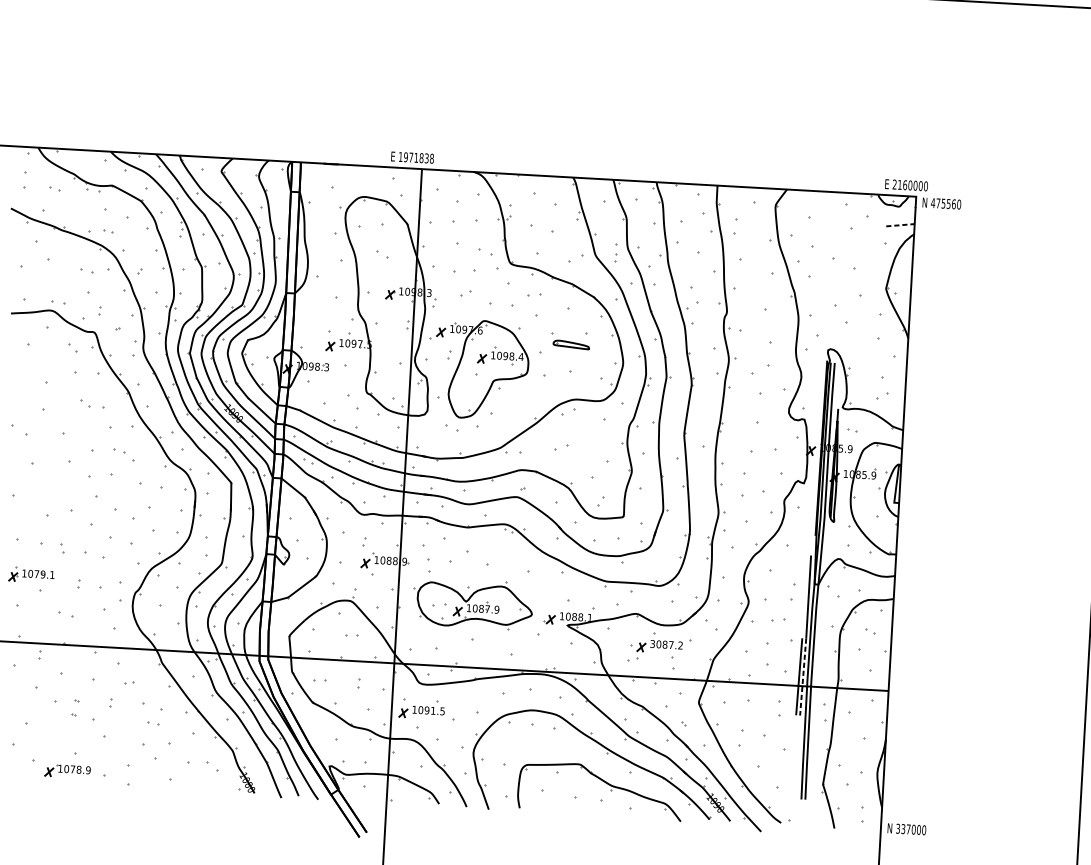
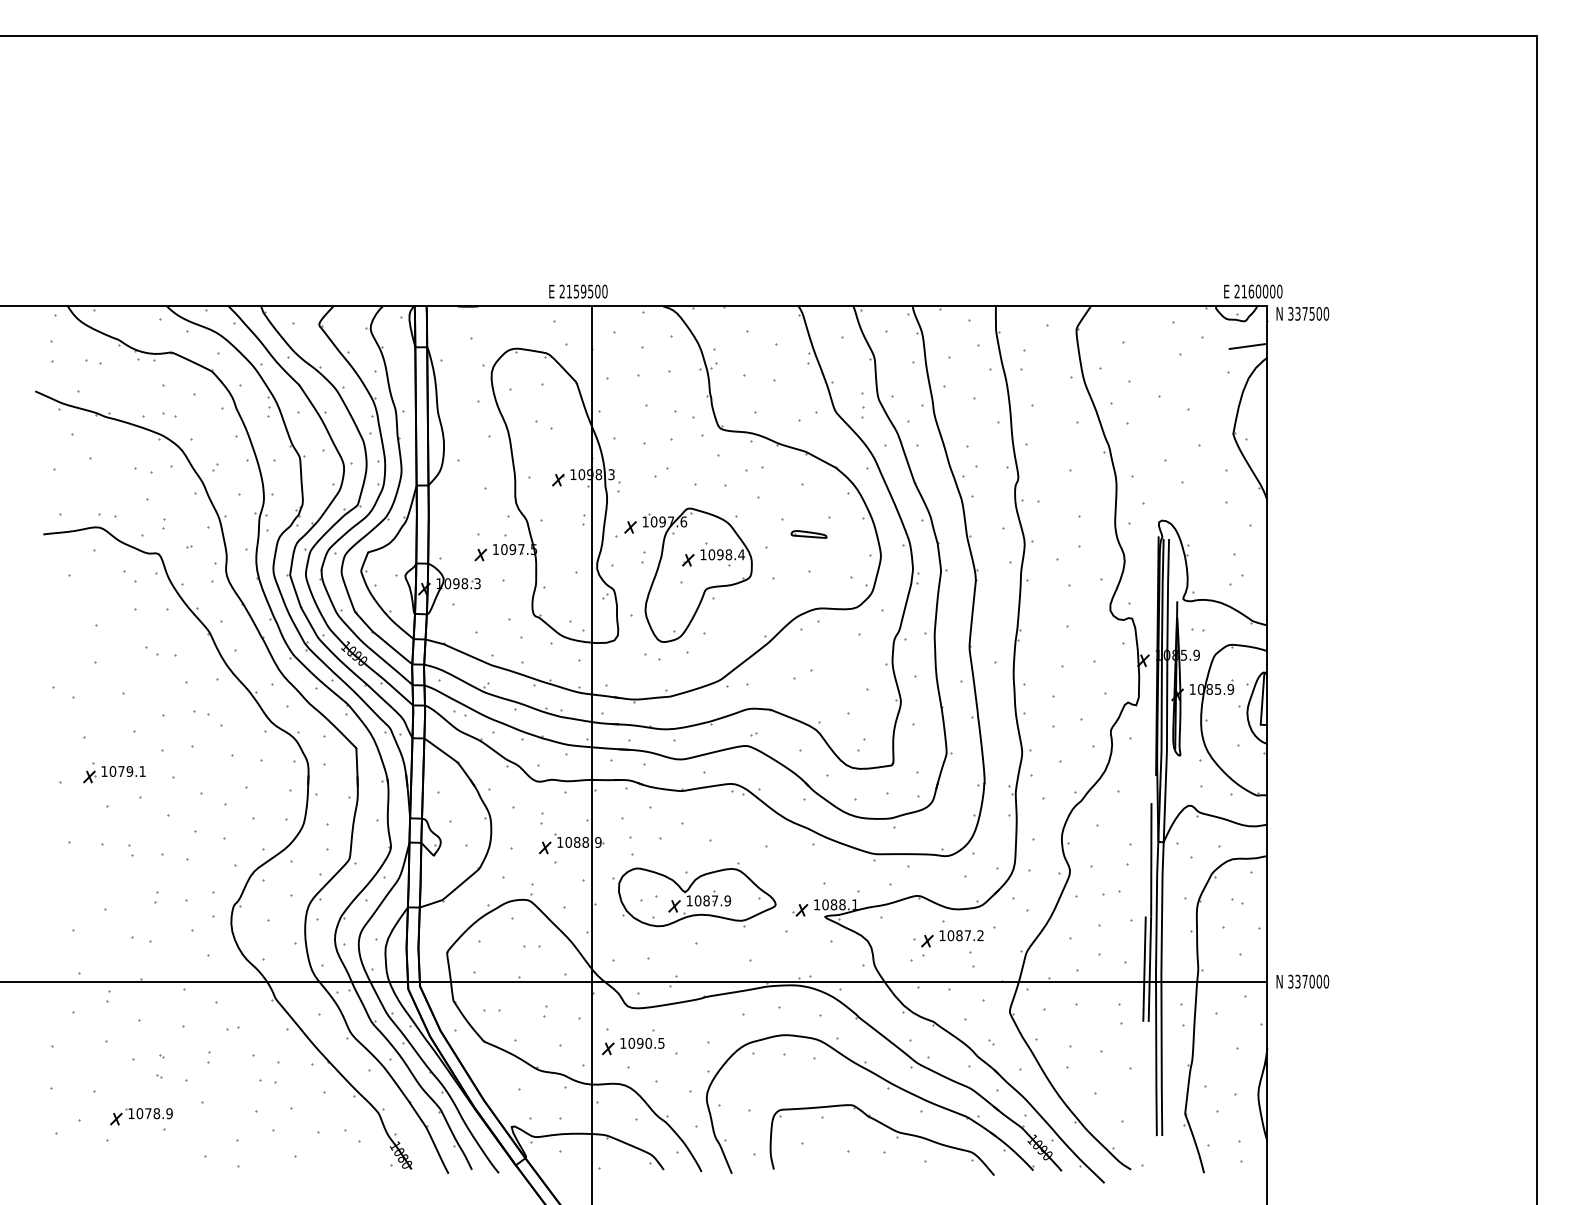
text: (416, 157) -> (583, 291), 1971838 -> 2159500
text: (943, 203) -> (1305, 313), 475560 -> 337500
line: (900, 225) -> (1248, 346), dashed -> solid
part: (571, 344) -> (808, 534), size x0.71
part: (31, 574) -> (114, 772), moved
text: (652, 643) -> (942, 935), 3087.2 -> 1087.2
line: (802, 677) -> (1149, 969), dashed -> solid
text: (433, 710) -> (648, 1042), 1091.5 -> 1090.5
part: (67, 771) -> (141, 1116), moved
text: (906, 829) -> (1302, 981), moved

